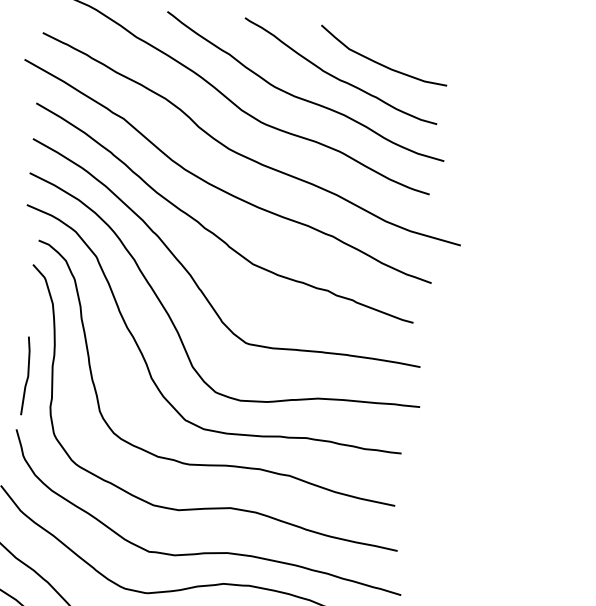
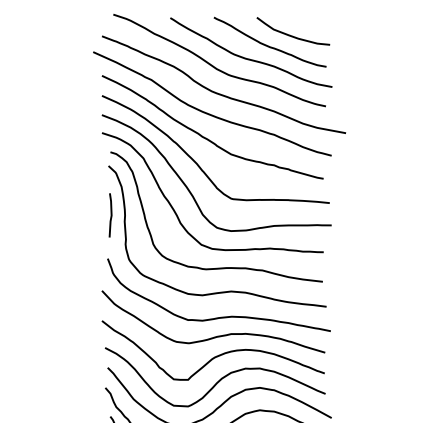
line: (26, 376) -> (110, 215), moved

